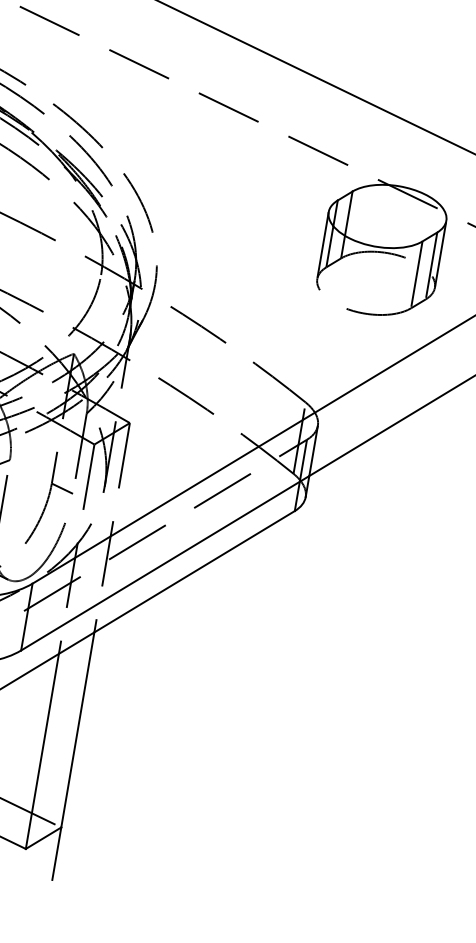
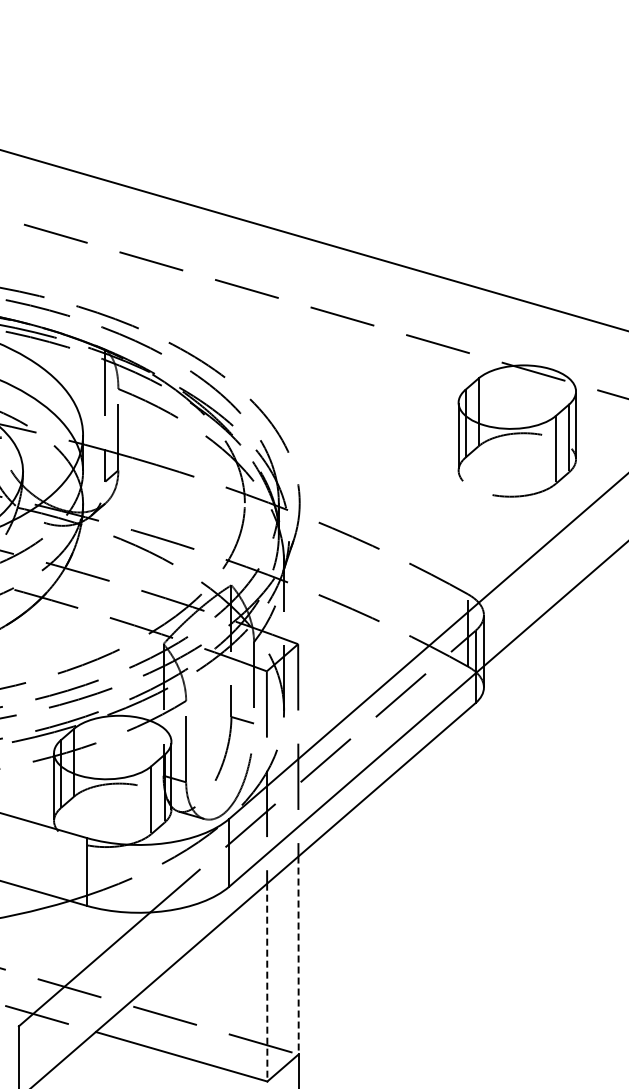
line: (77, 729) -> (298, 955), solid -> dashed
line: (42, 751) -> (267, 982), solid -> dashed

